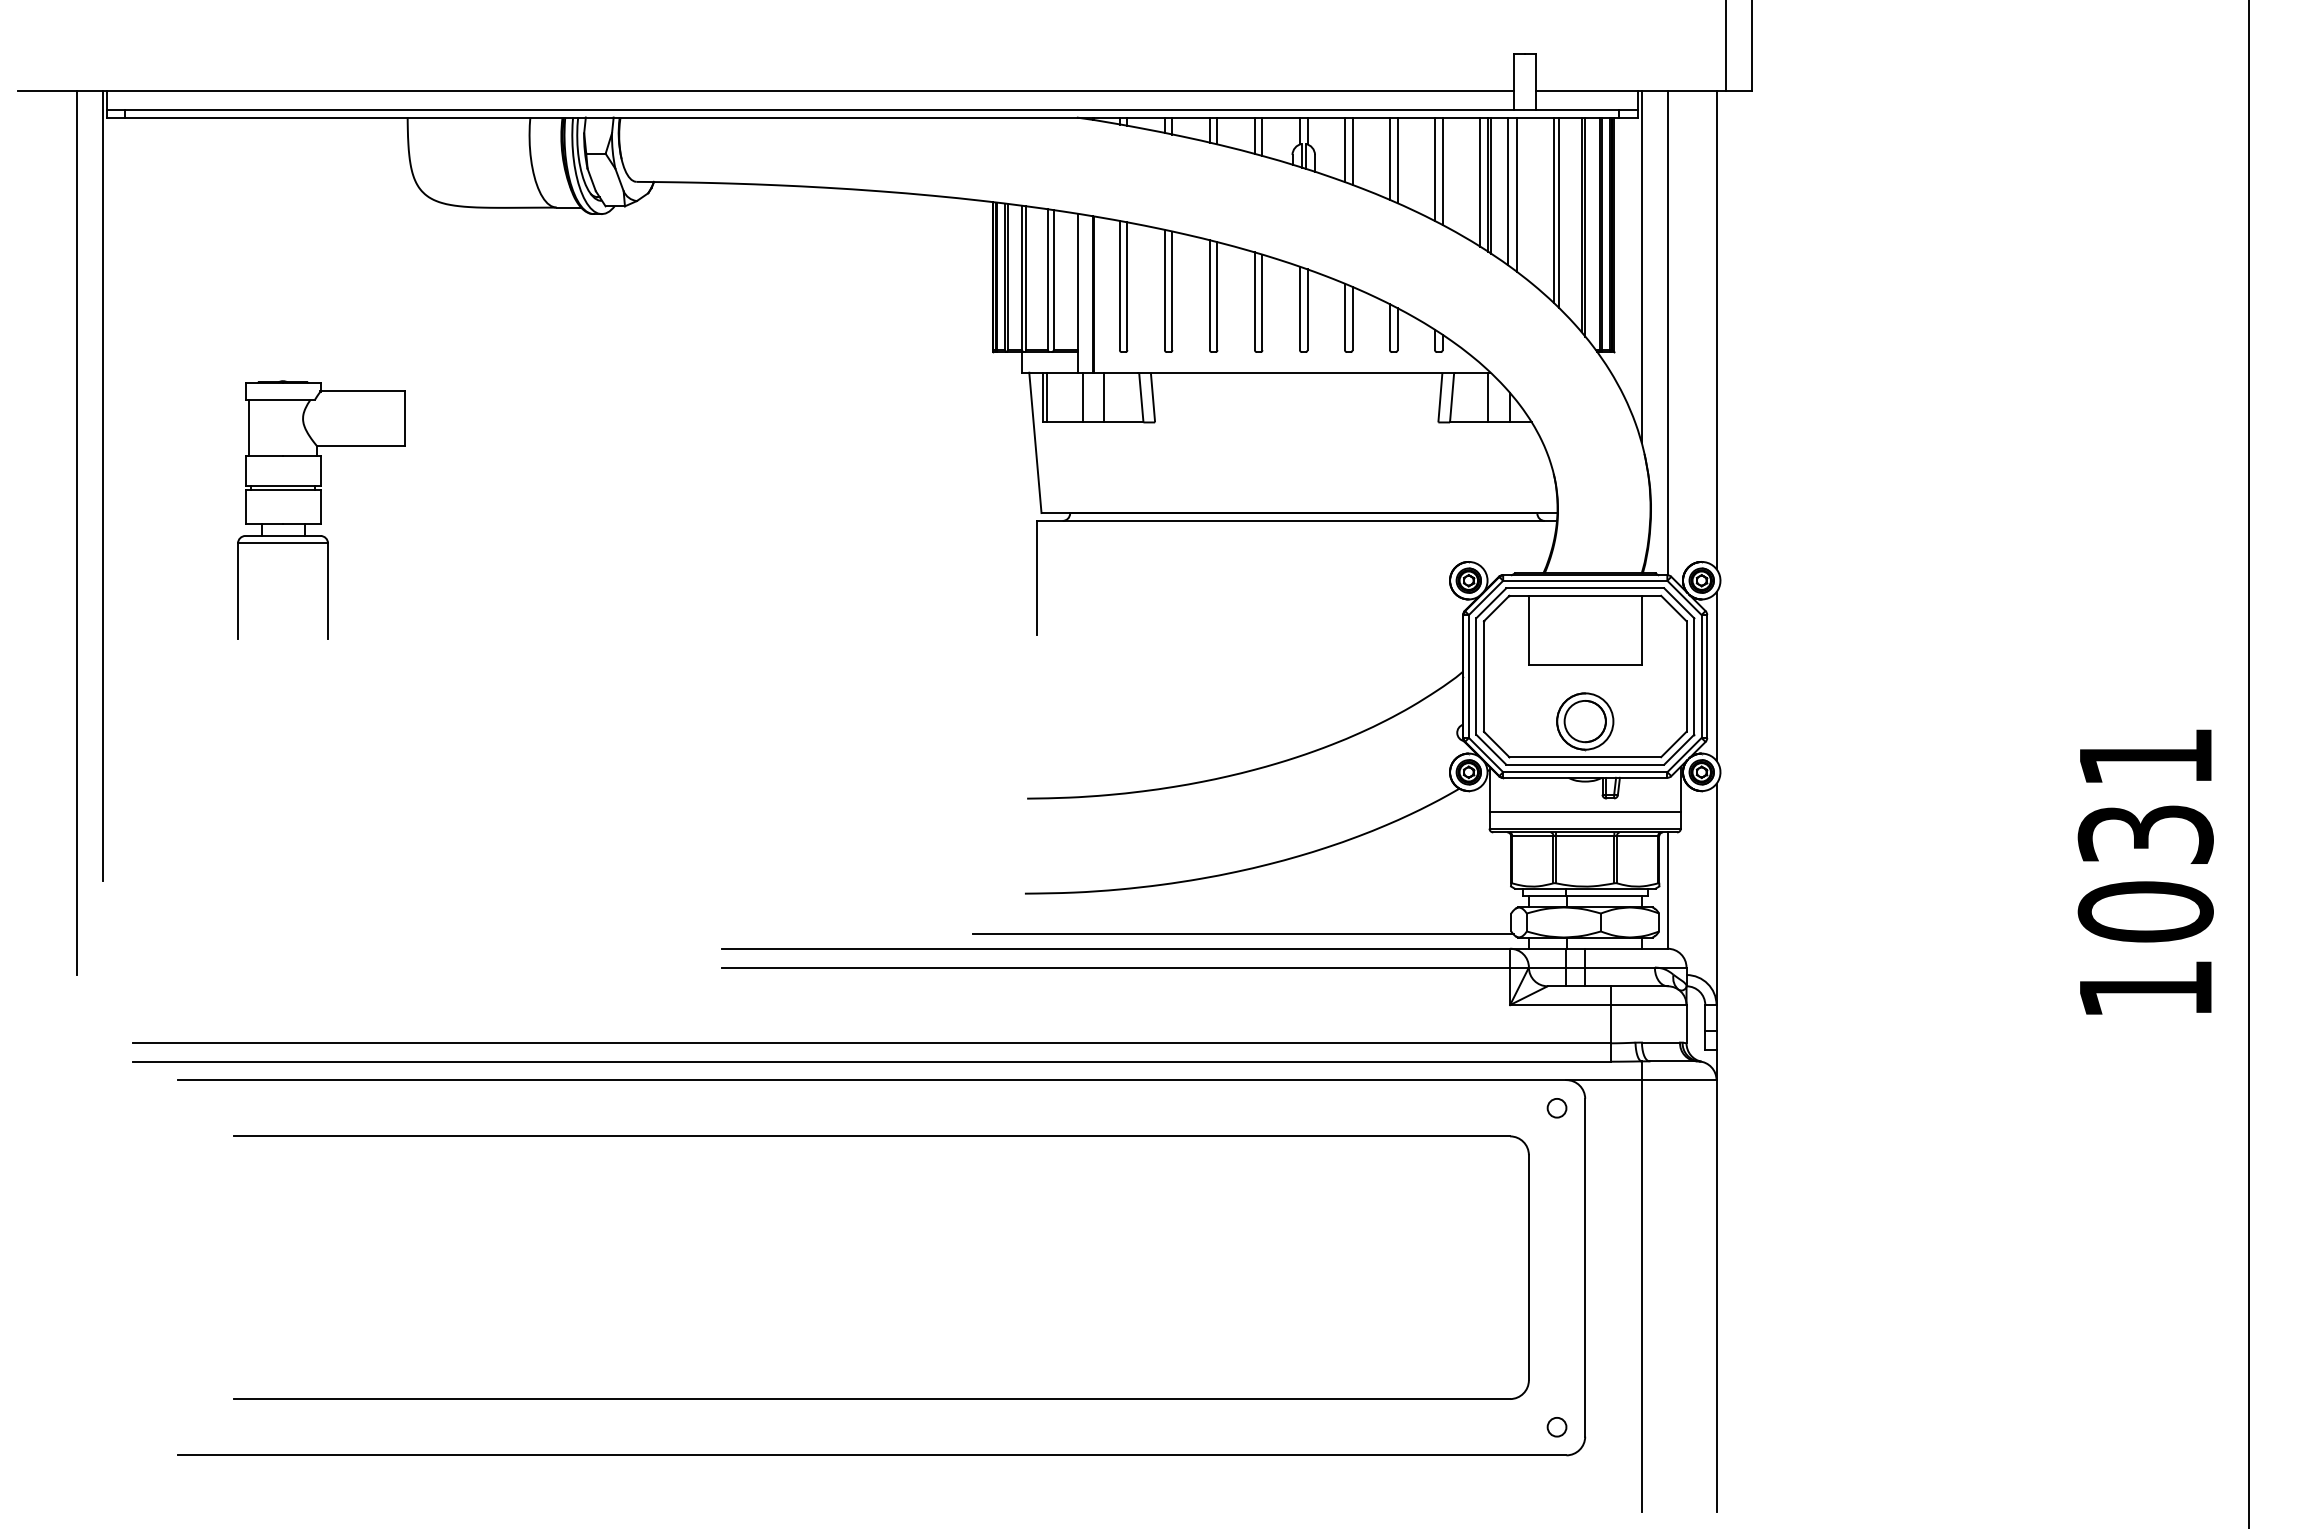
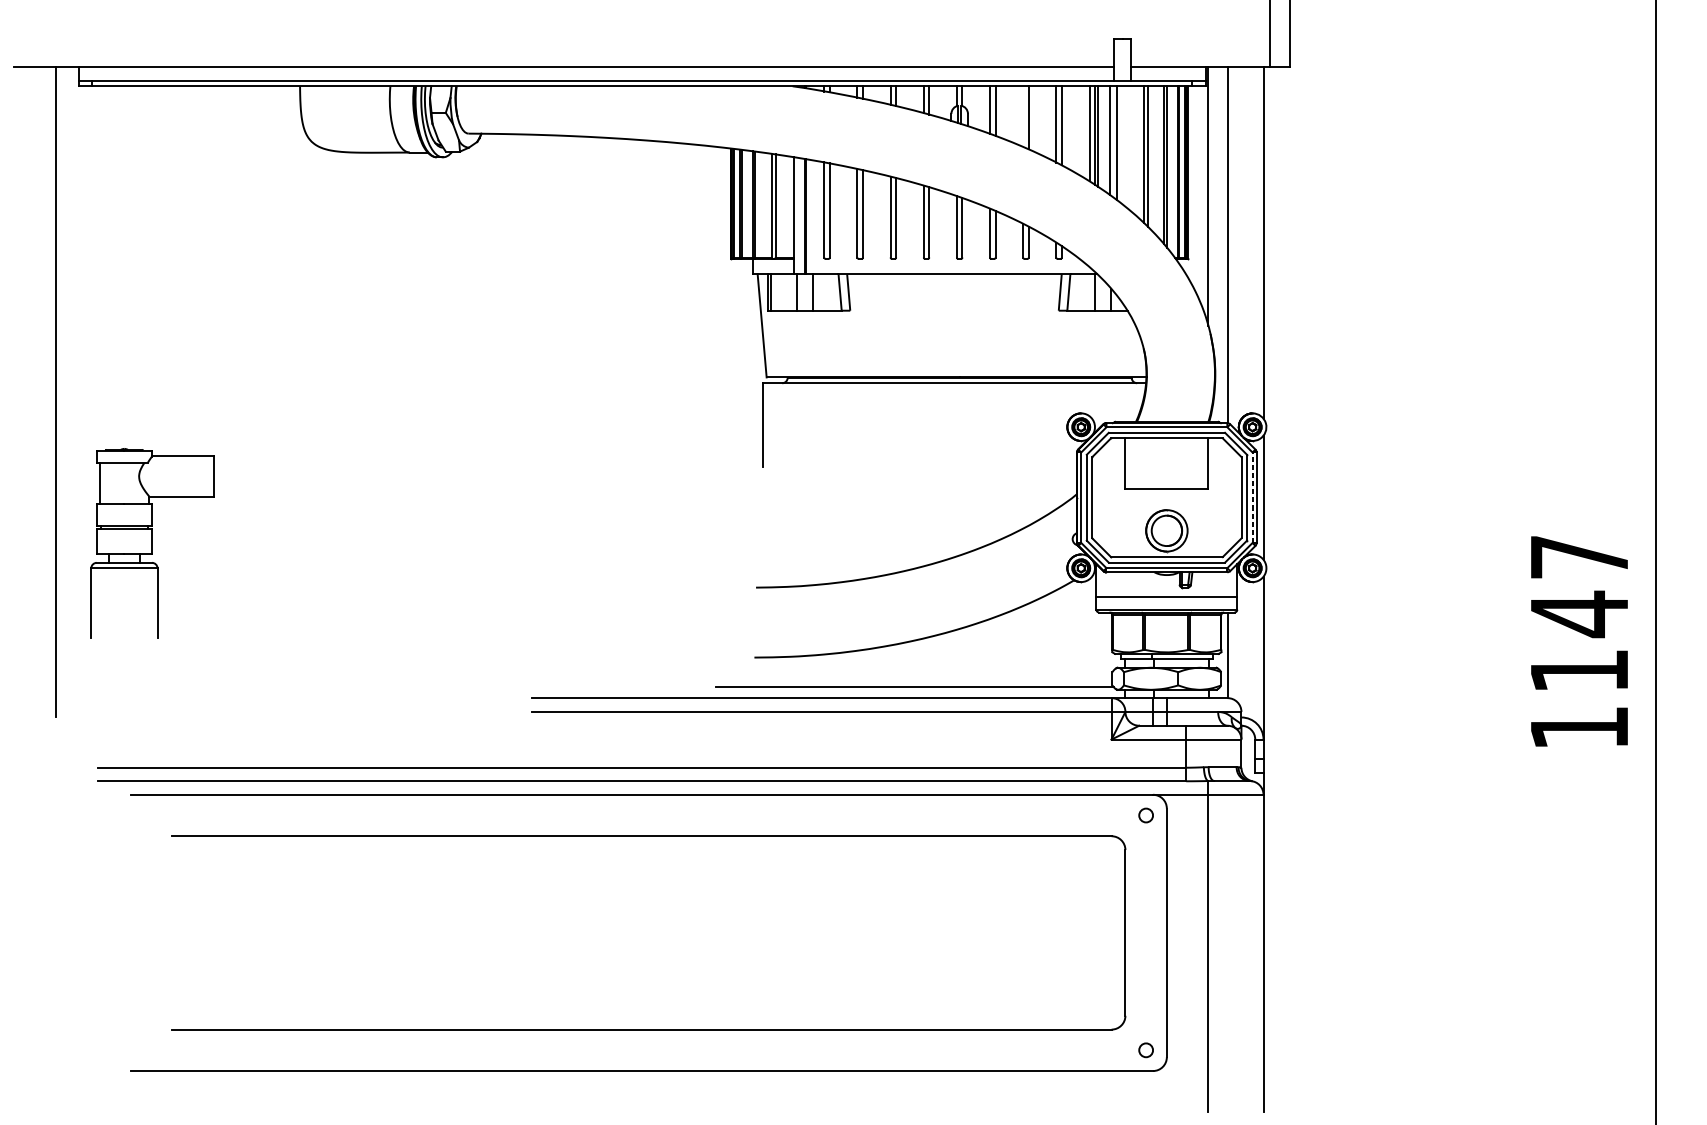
line: (1390, 158) -> (1023, 116), removed
line: (102, 486) -> (75, 357), removed
part: (321, 509) -> (152, 543), moved
line: (1701, 676) -> (1252, 497), solid -> dashed
text: (2145, 835) -> (1579, 614), 1031 -> 1147

